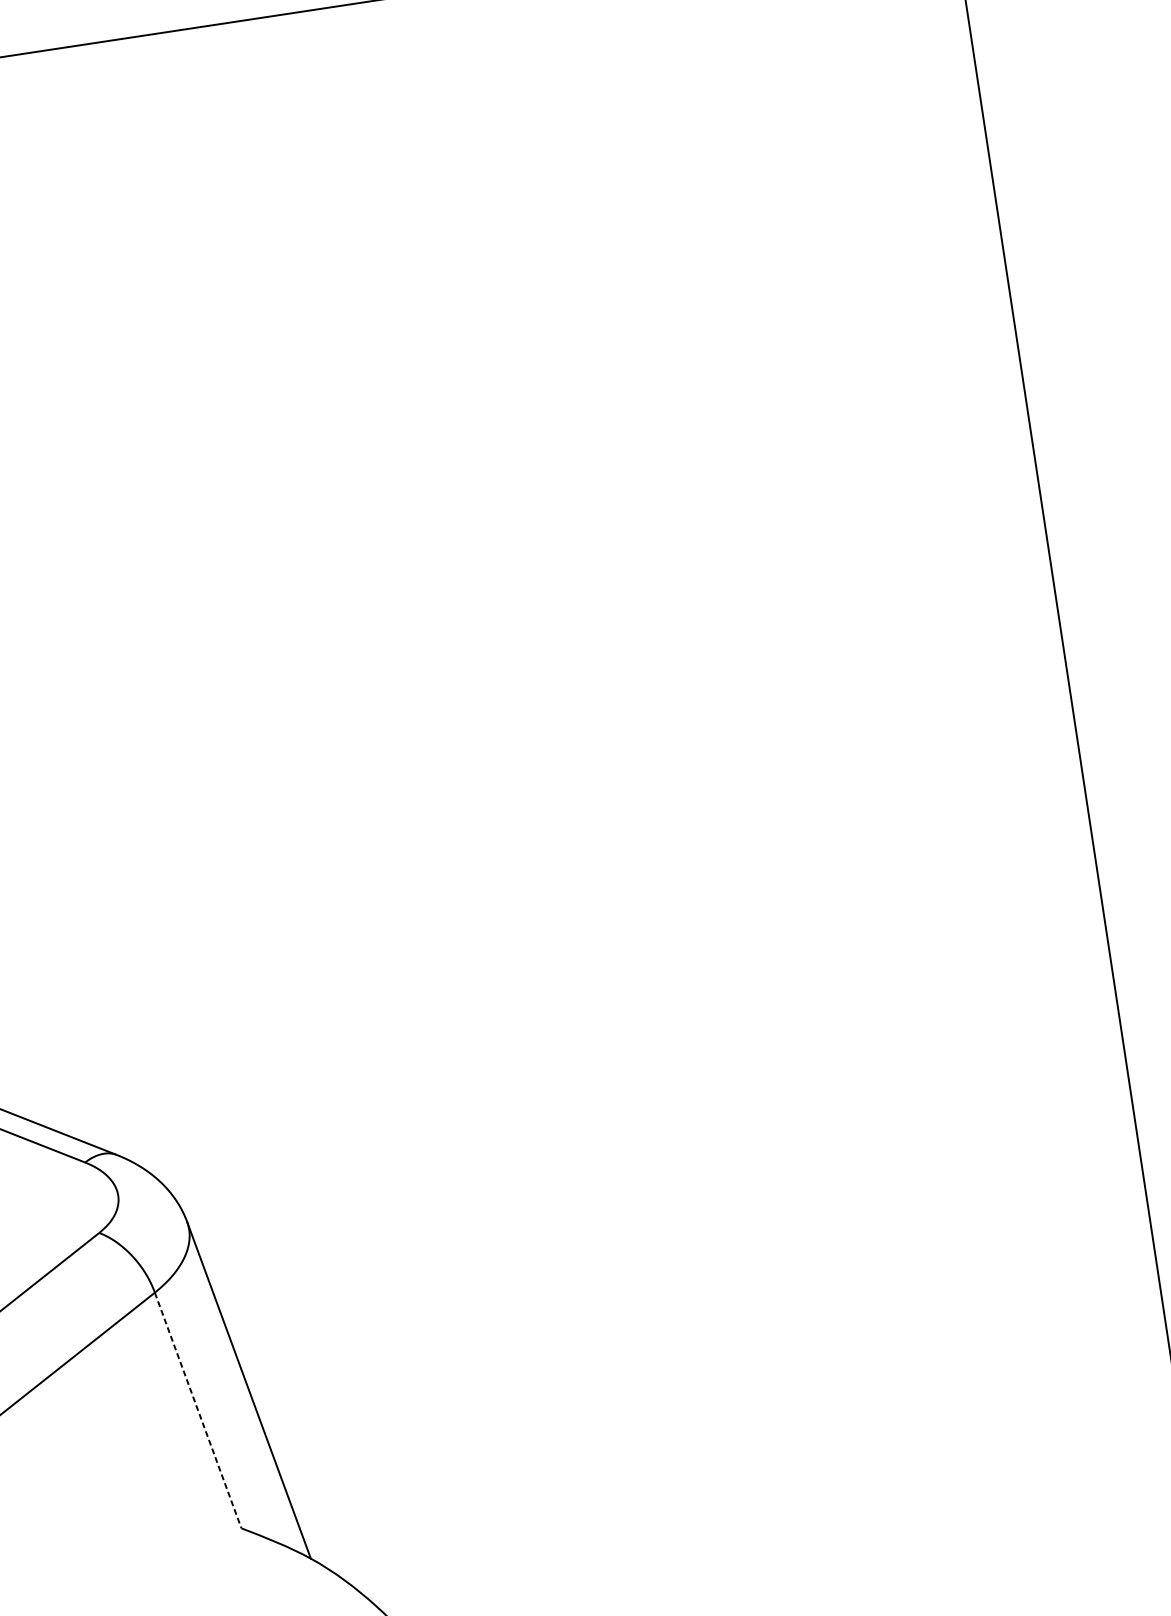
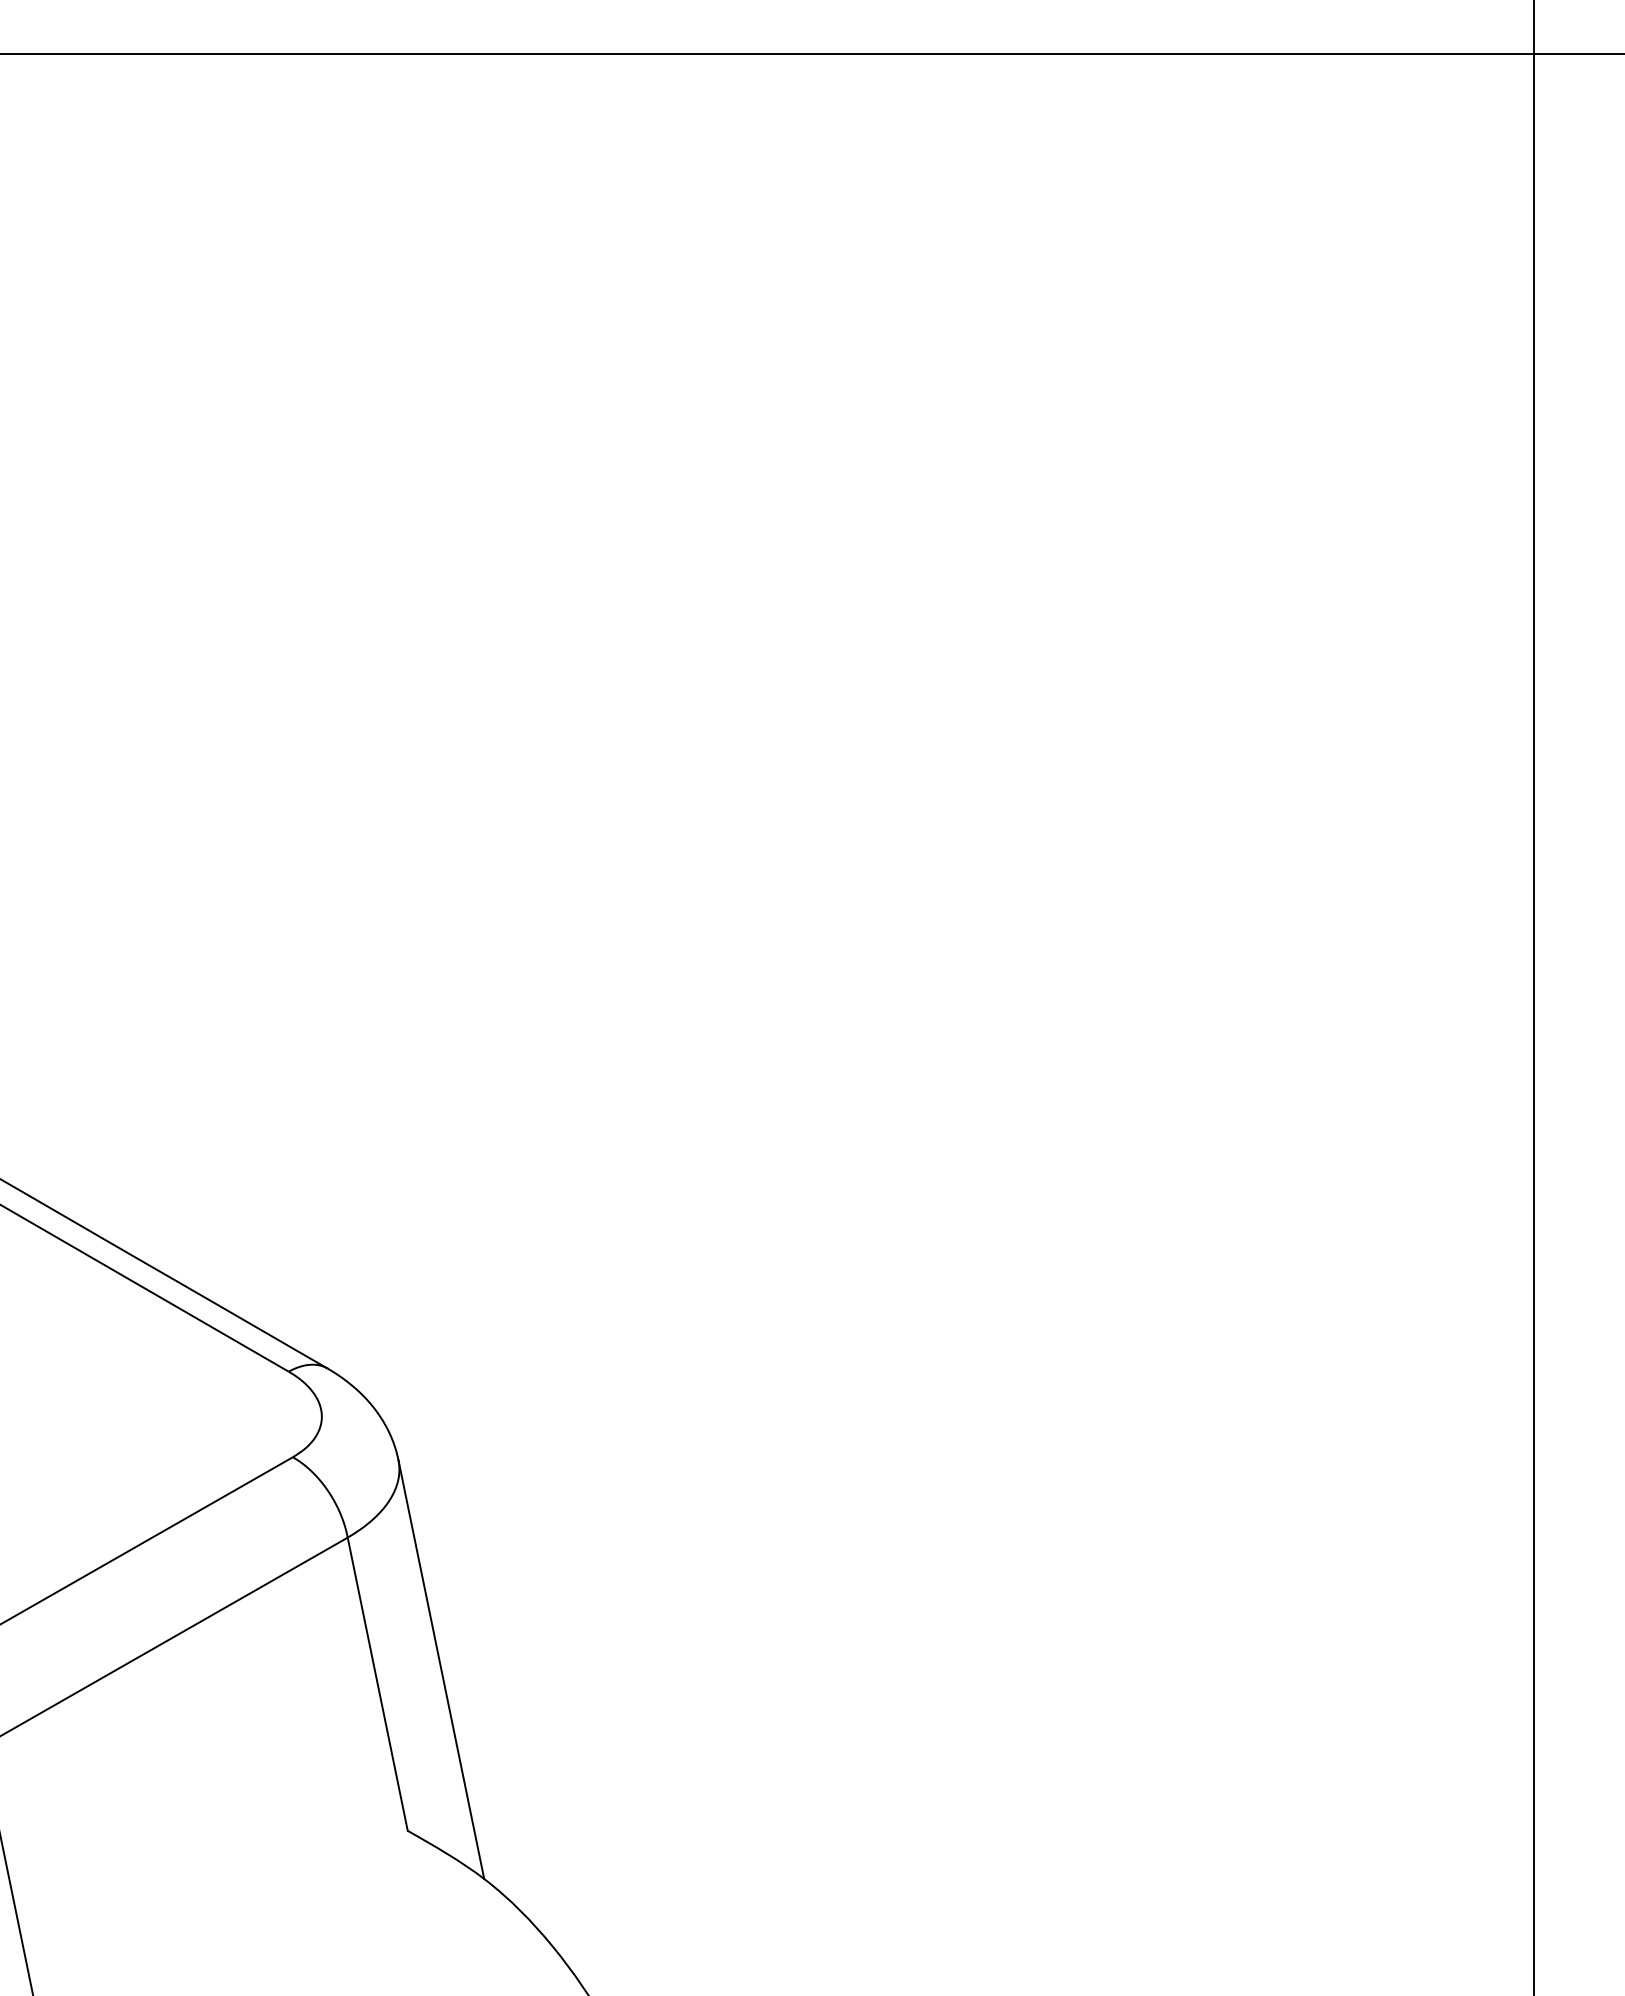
line: (197, 1410) -> (377, 1684), dashed -> solid

